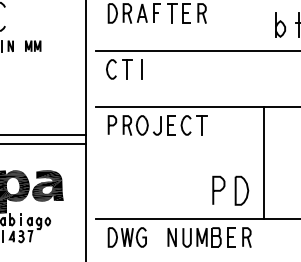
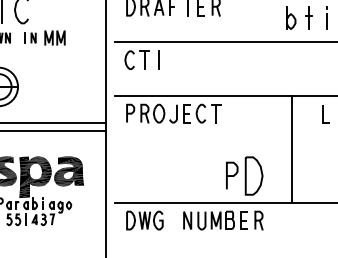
part: (32, 45) -> (54, 37), size x1.4
line: (263, 161) -> (291, 148), moved
part: (242, 190) -> (254, 175), size x1.4

